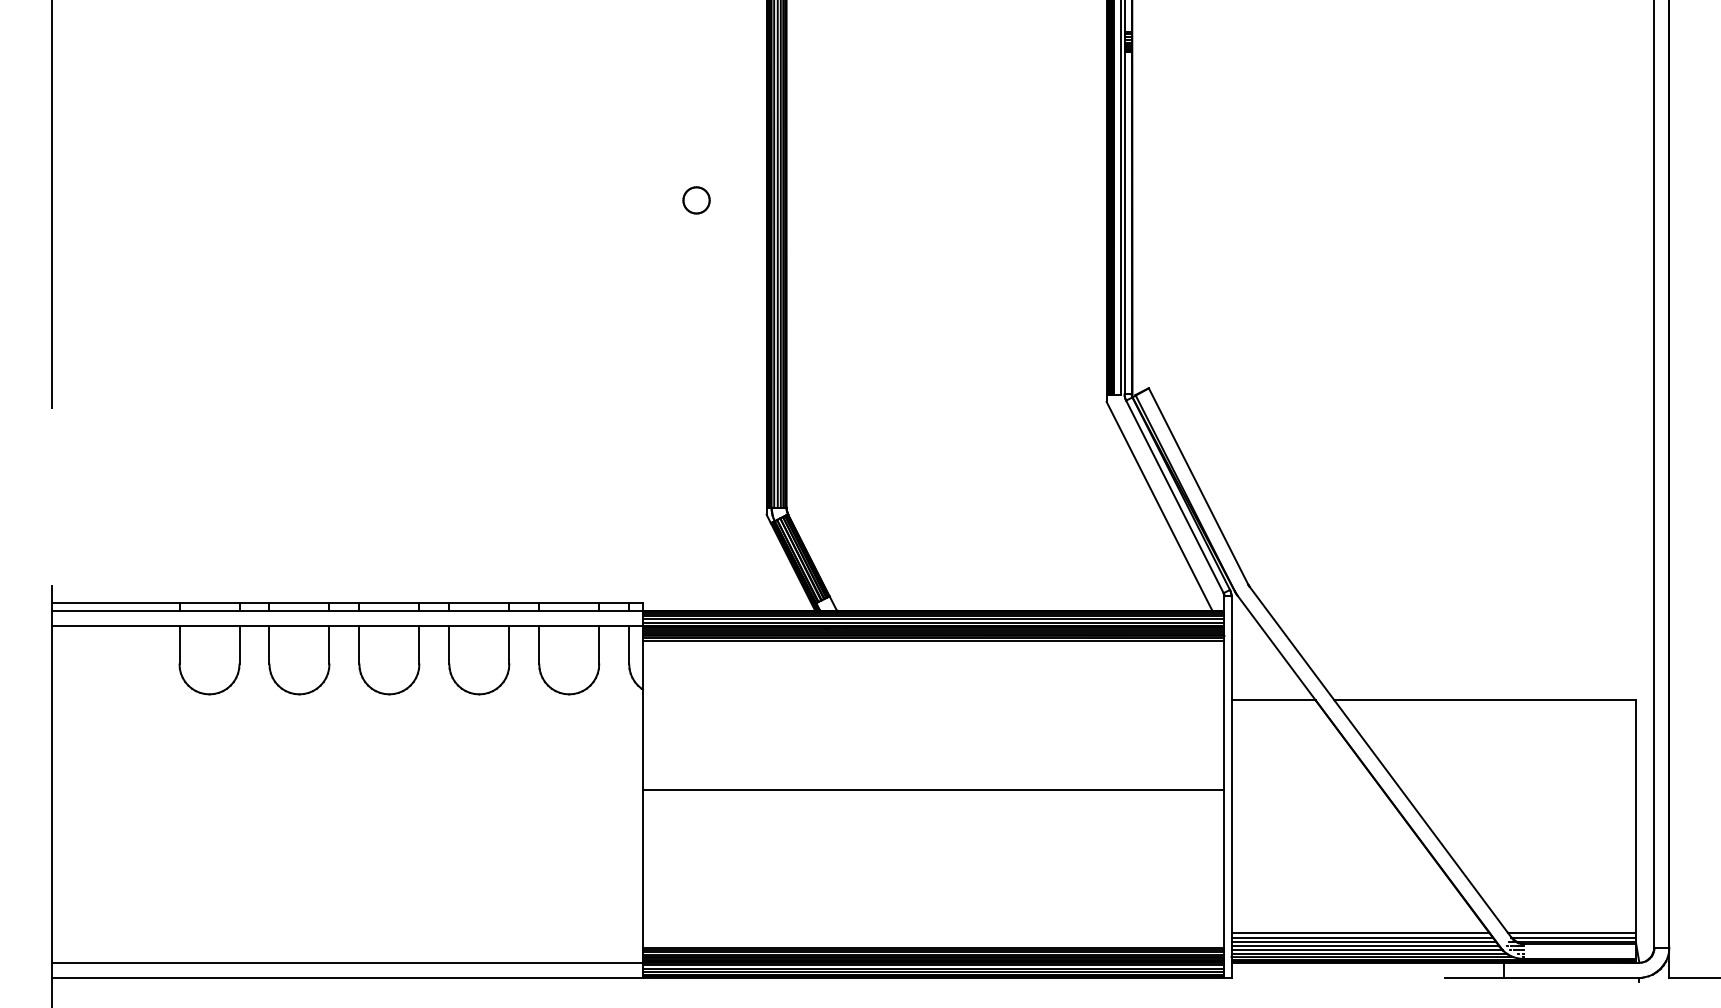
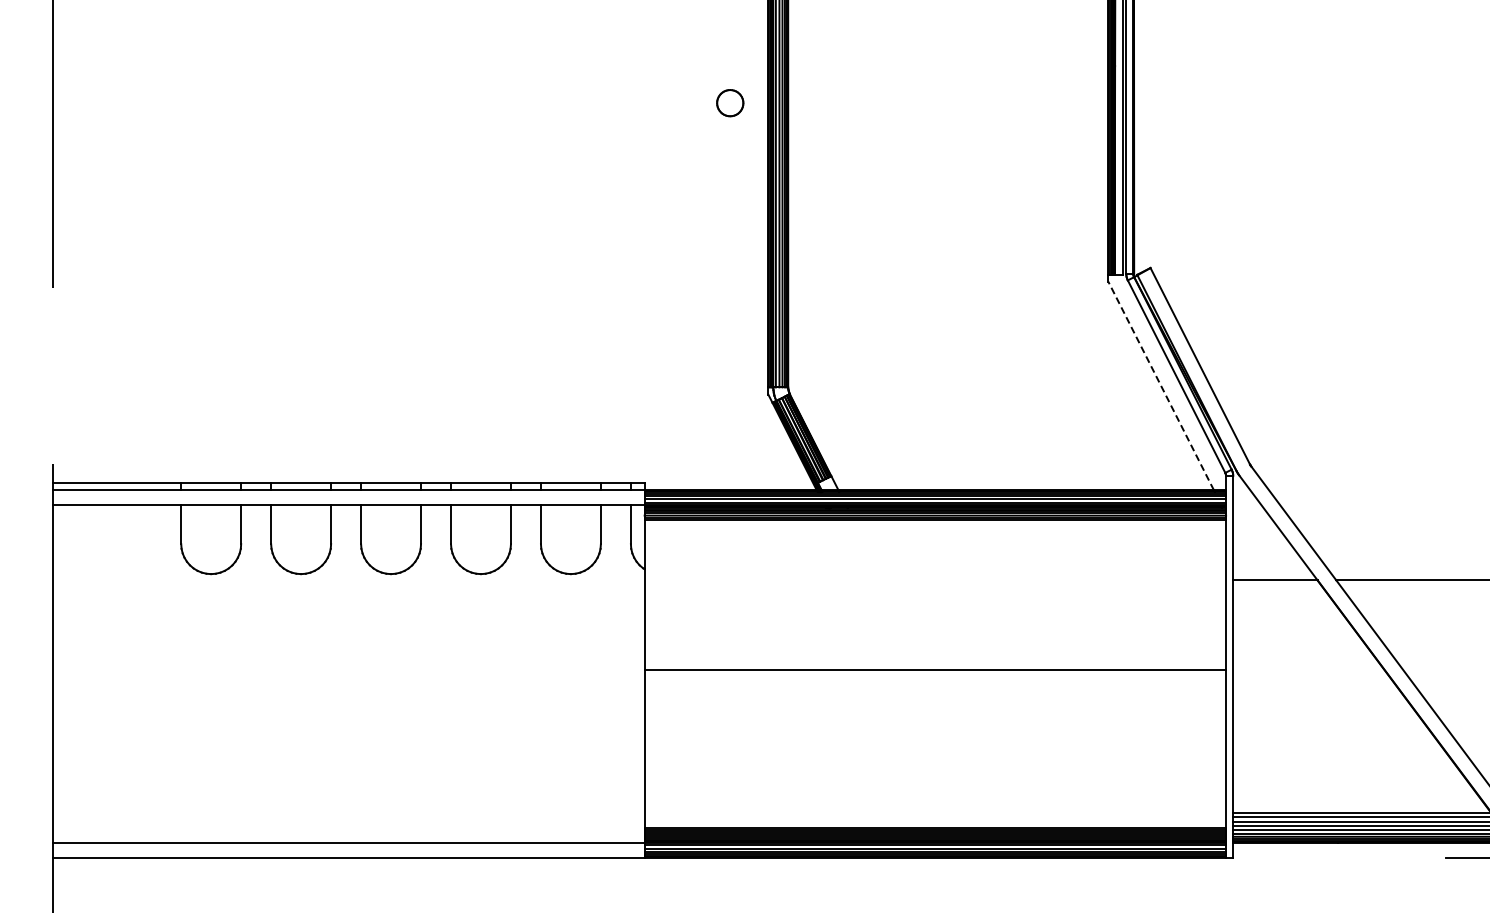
part: (696, 200) -> (730, 103), moved
line: (1159, 506) -> (1161, 386), solid -> dashed

